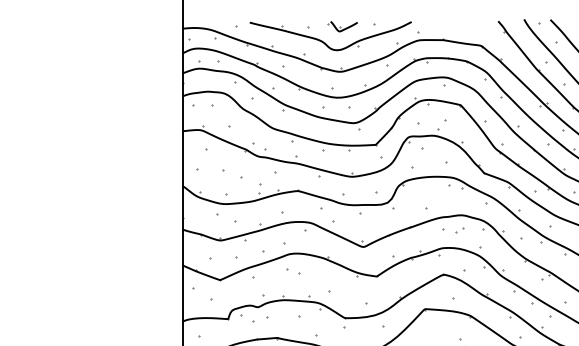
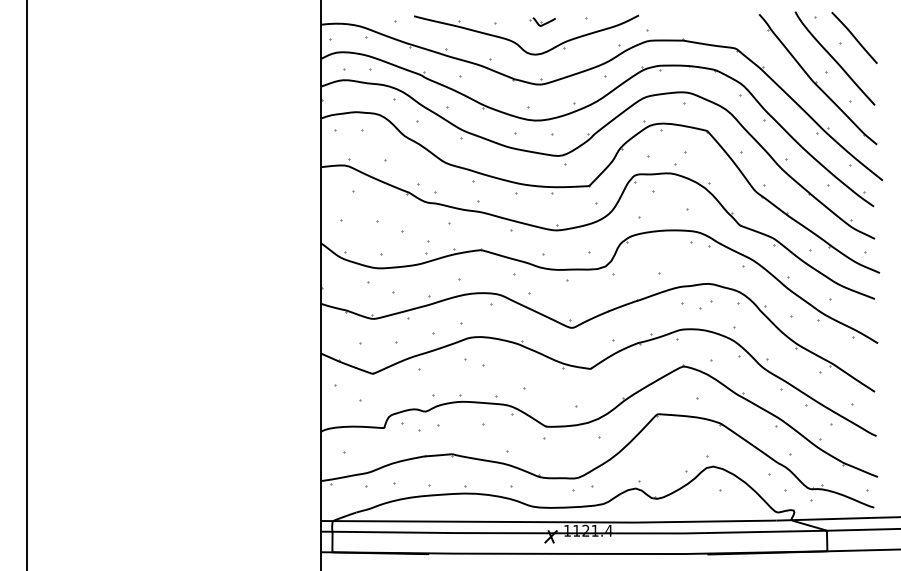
part: (342, 26) -> (542, 21), size x0.6

